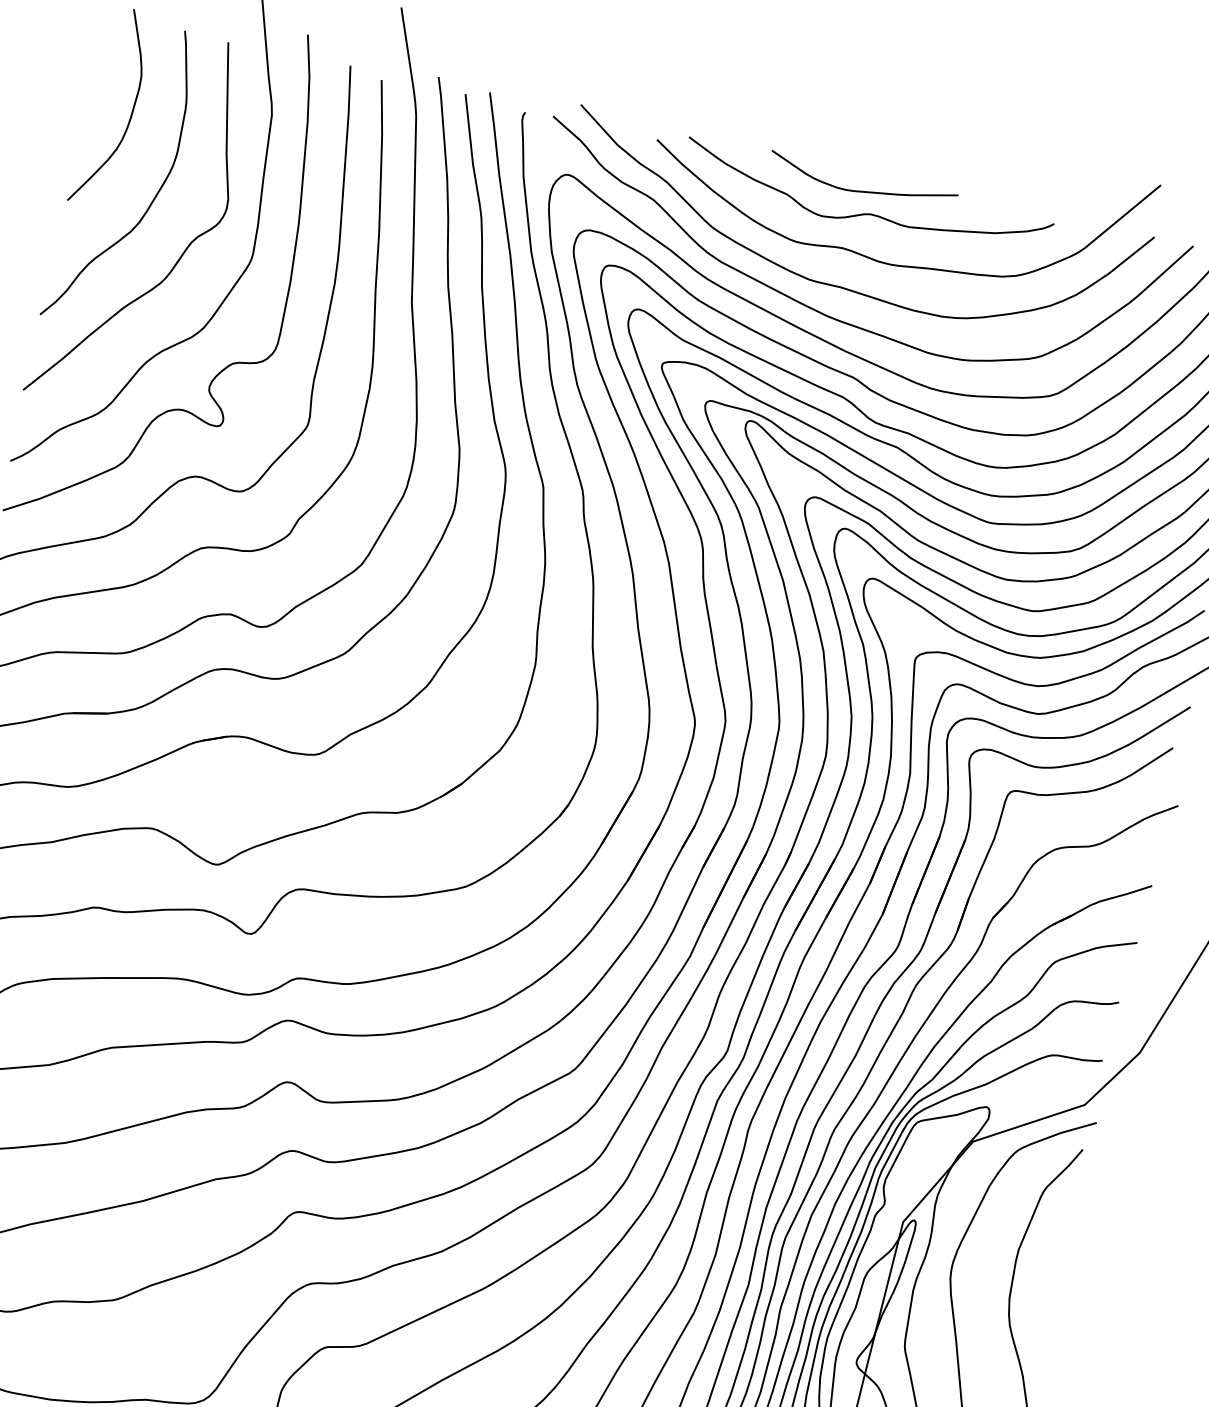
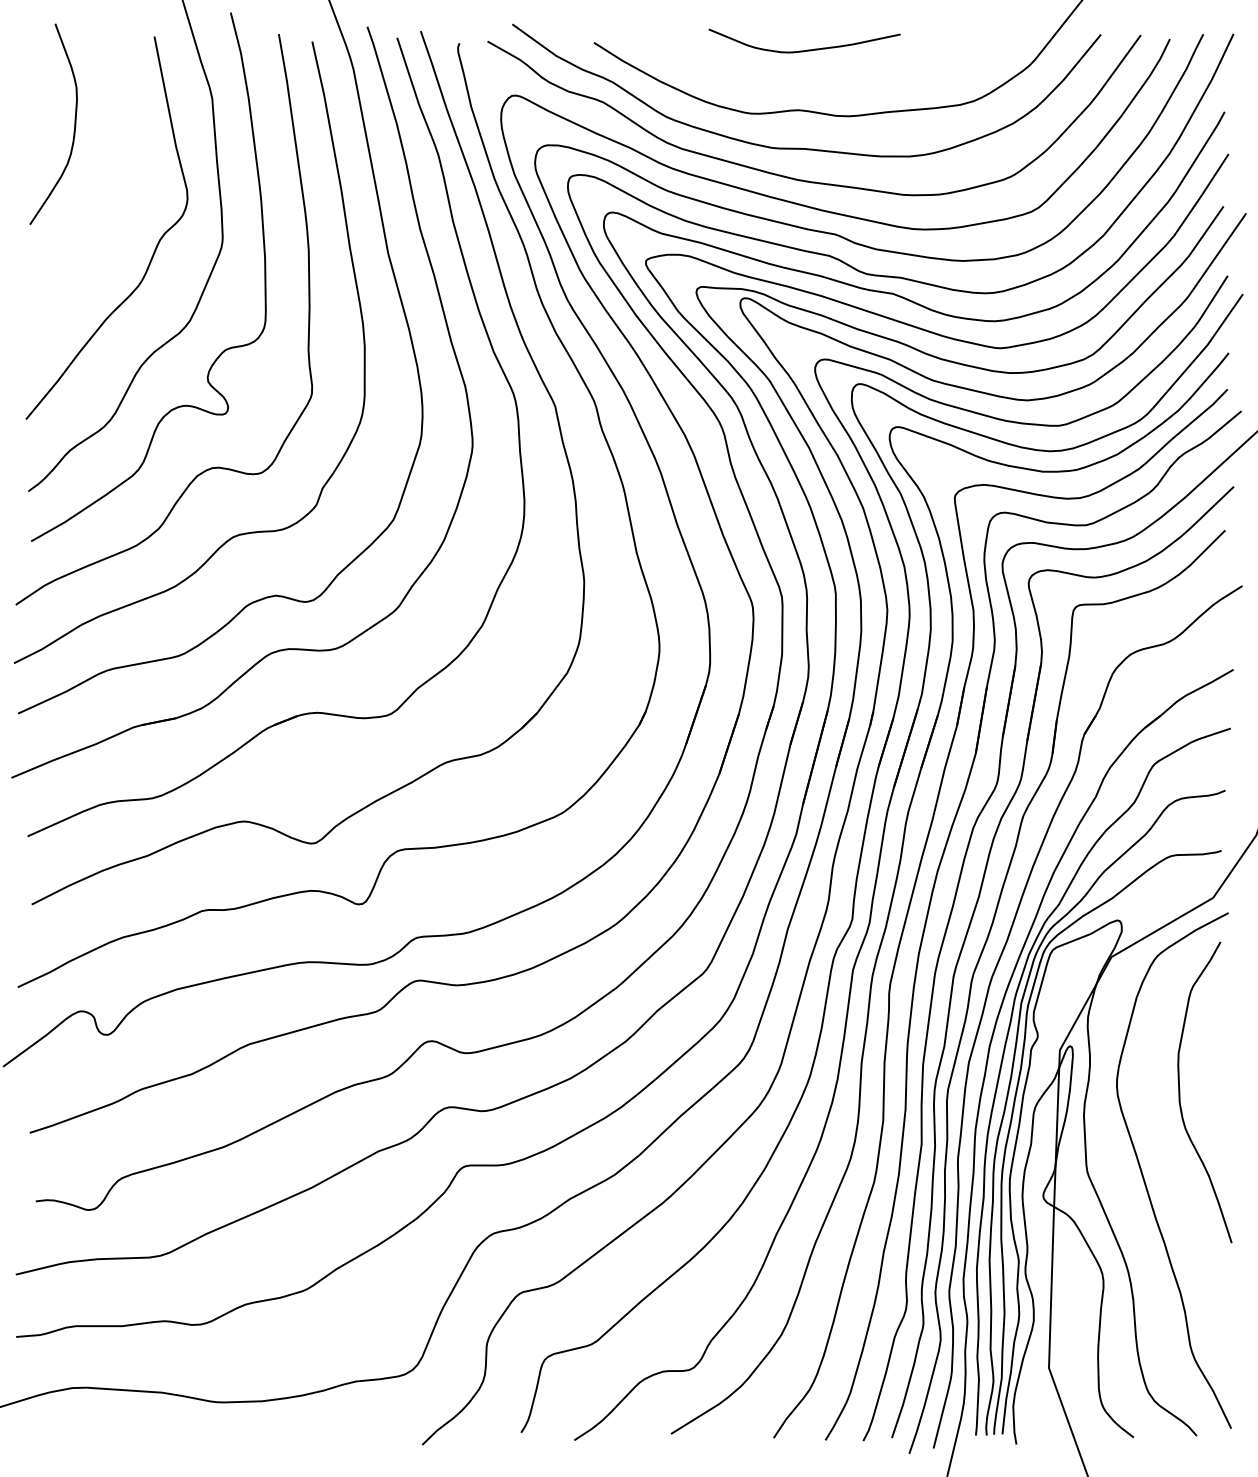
curve: (156, 193) -> (115, 199), removed
curve: (868, 213) -> (816, 70), removed

